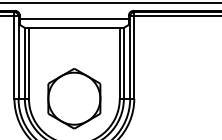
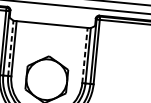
line: (74, 19) -> (52, 17), removed
line: (24, 62) -> (10, 47), solid -> dashed
line: (119, 62) -> (84, 54), solid -> dashed

